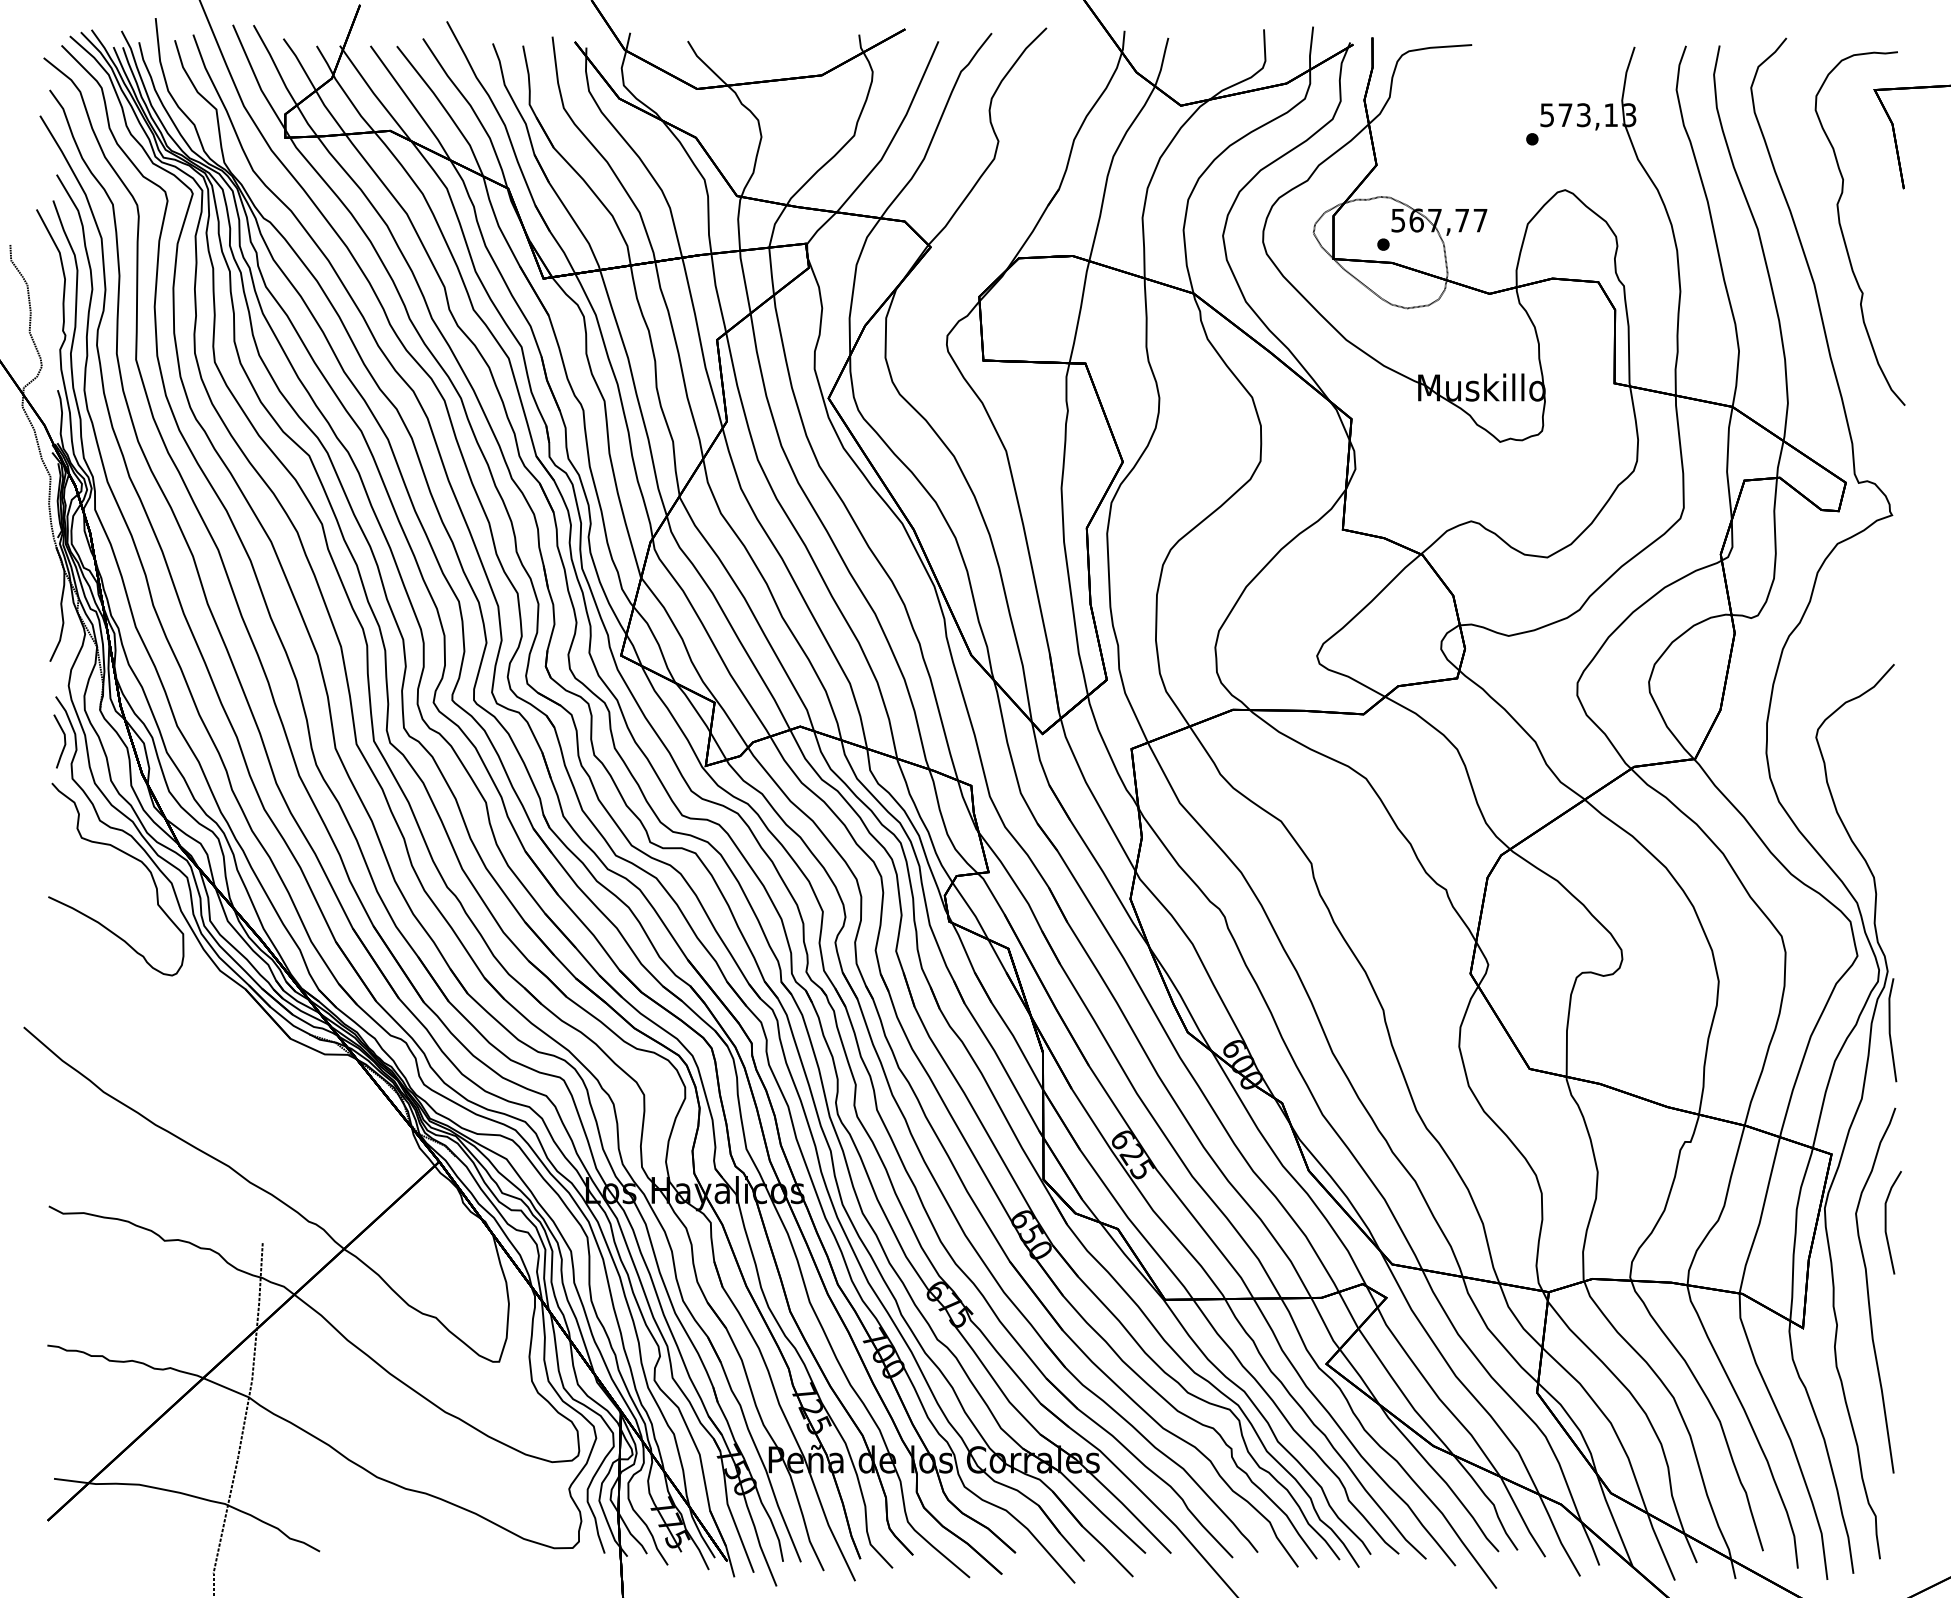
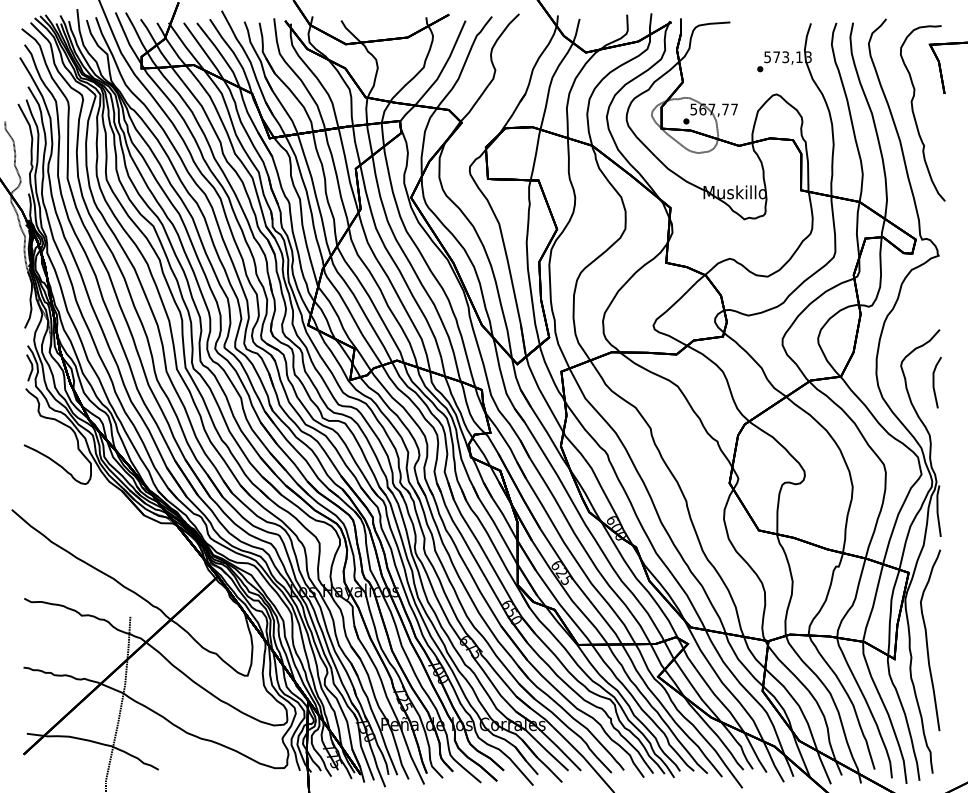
line: (1887, 1222) -> (934, 382), moved

